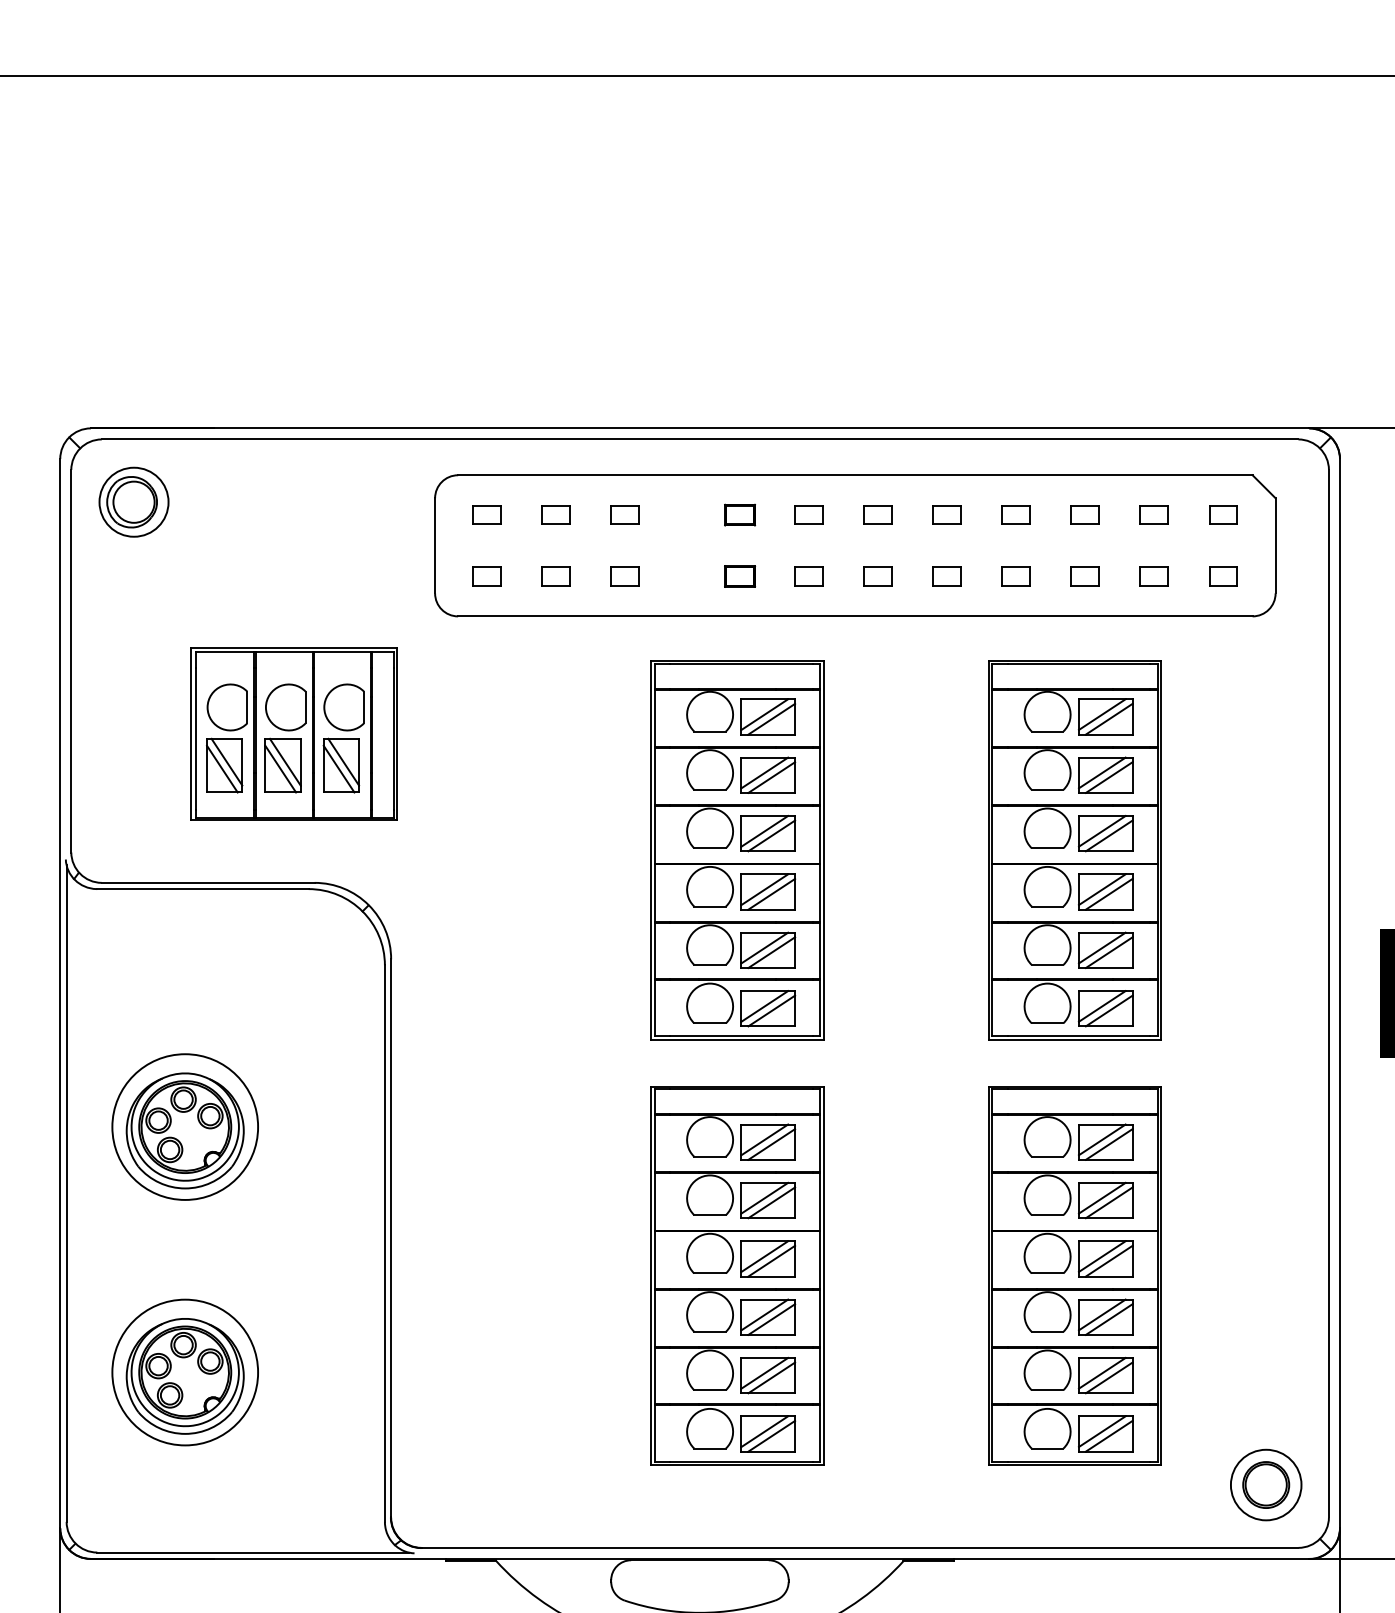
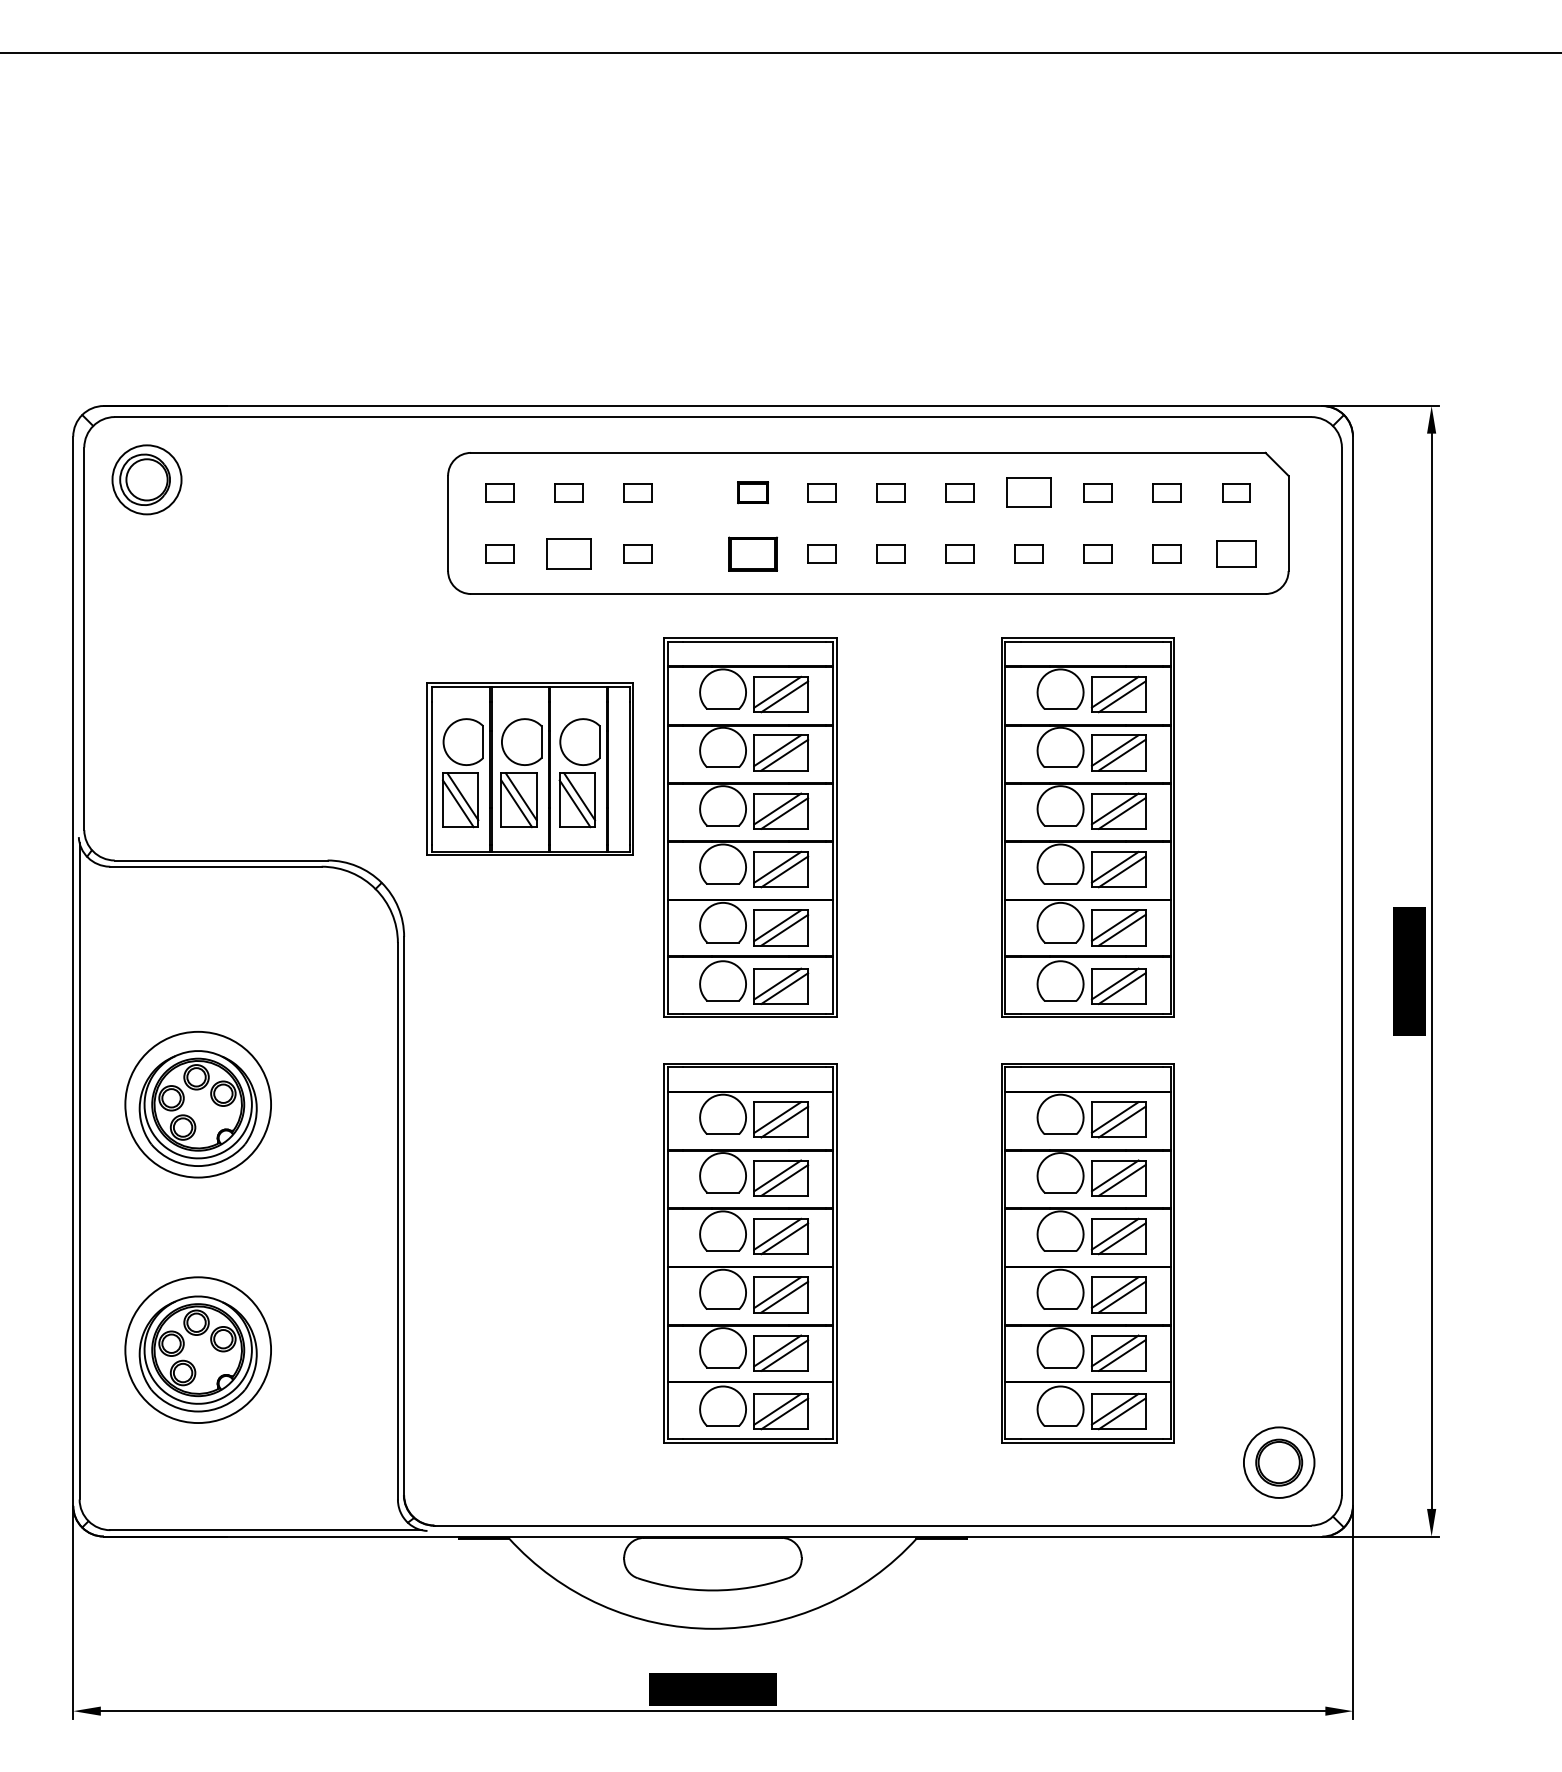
part: (1015, 514) -> (1028, 492), size x1.6
part: (555, 575) -> (568, 553), size x1.6
part: (739, 575) -> (752, 553), size x1.6
part: (1223, 575) -> (1236, 553), size x1.4
part: (293, 733) -> (529, 768), moved

